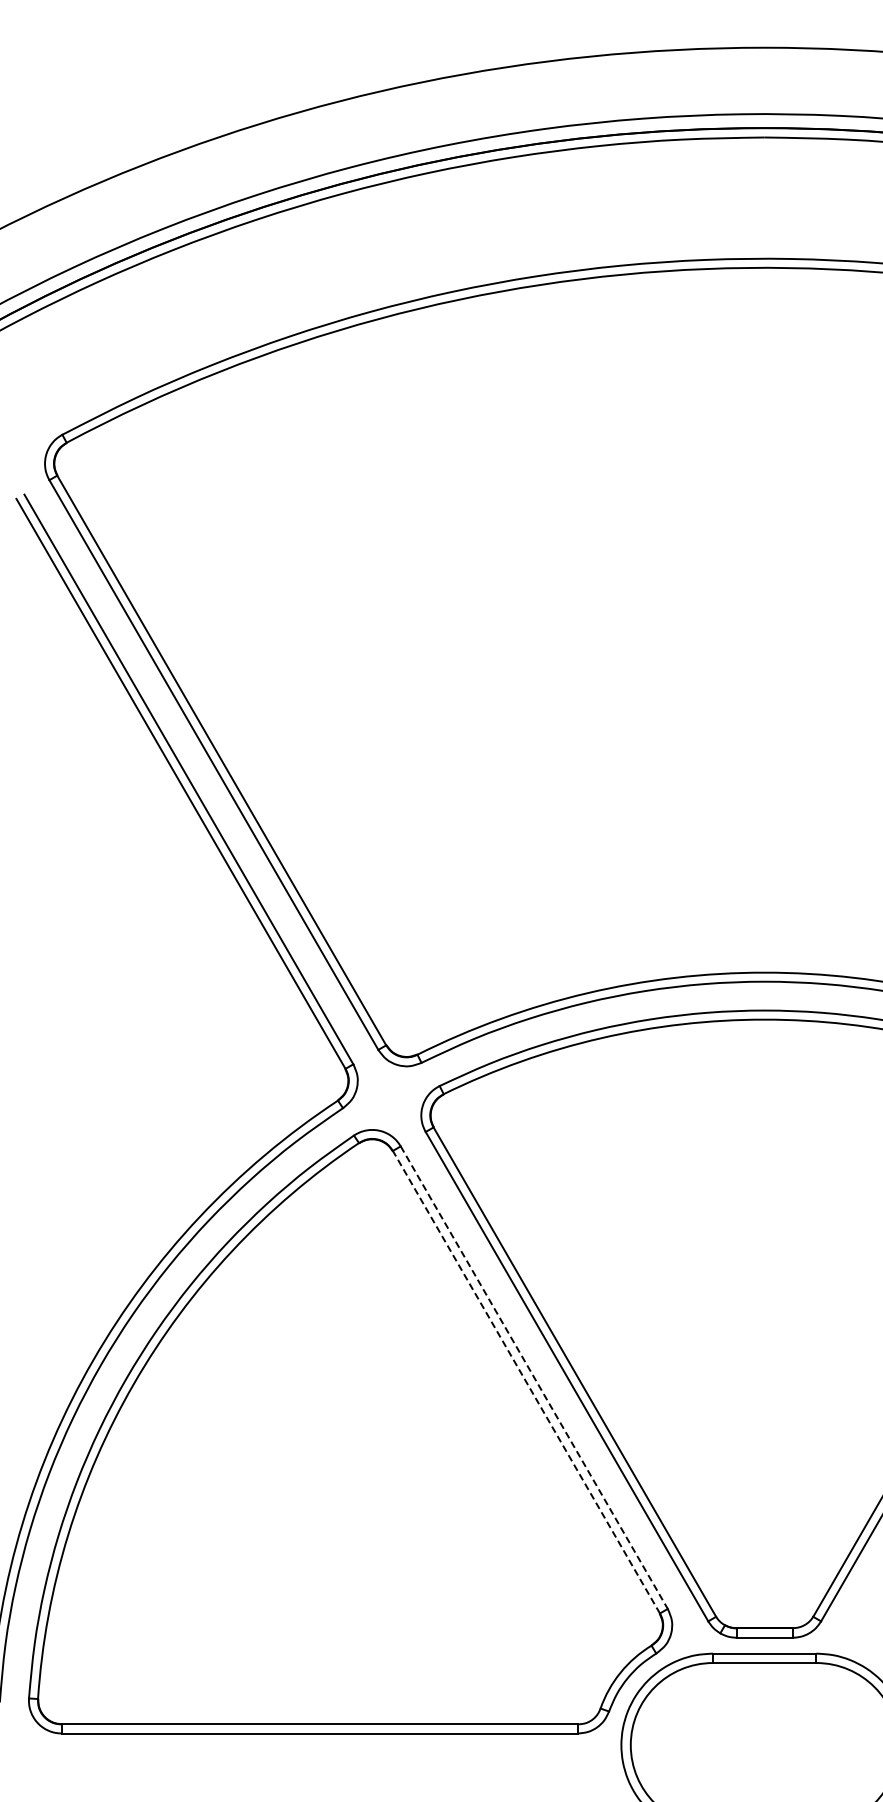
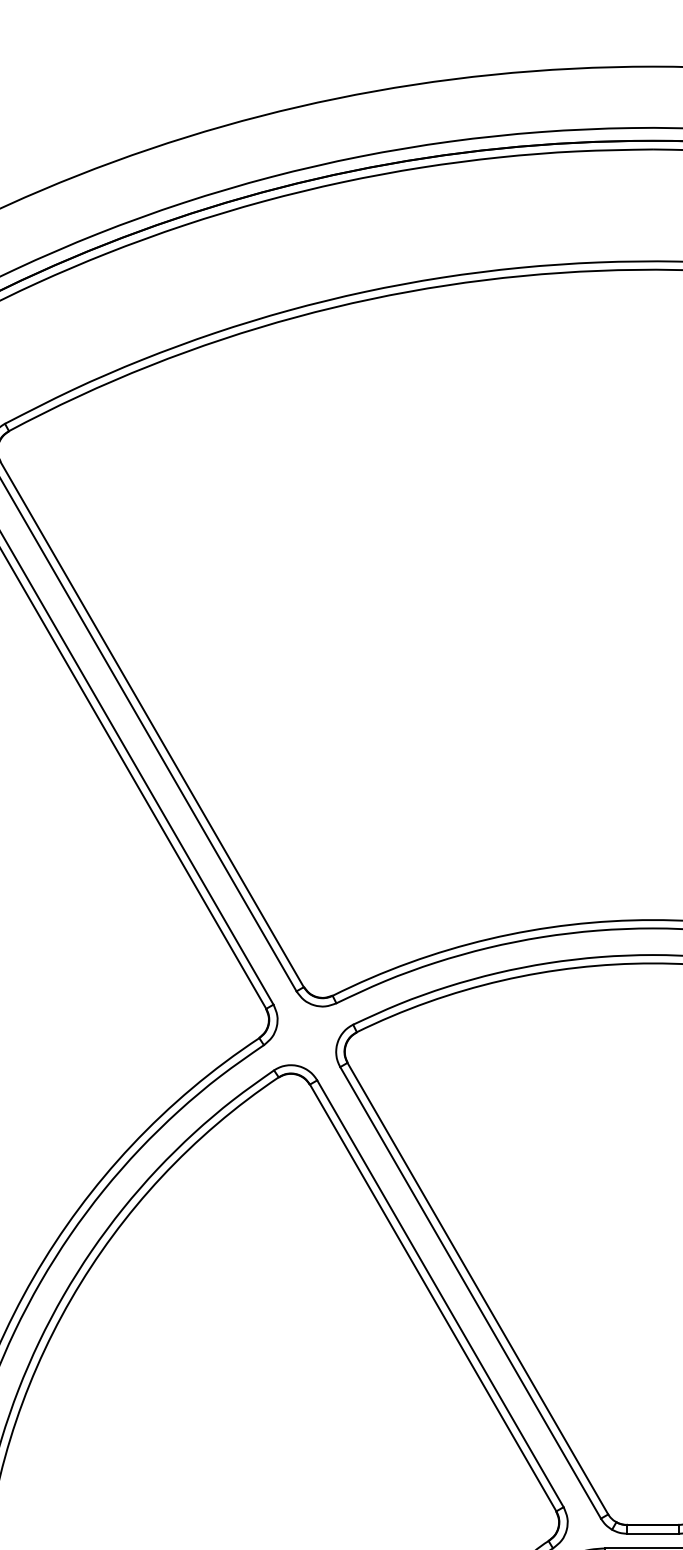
line: (534, 1378) -> (440, 1294), dashed -> solid
line: (526, 1381) -> (433, 1297), dashed -> solid

